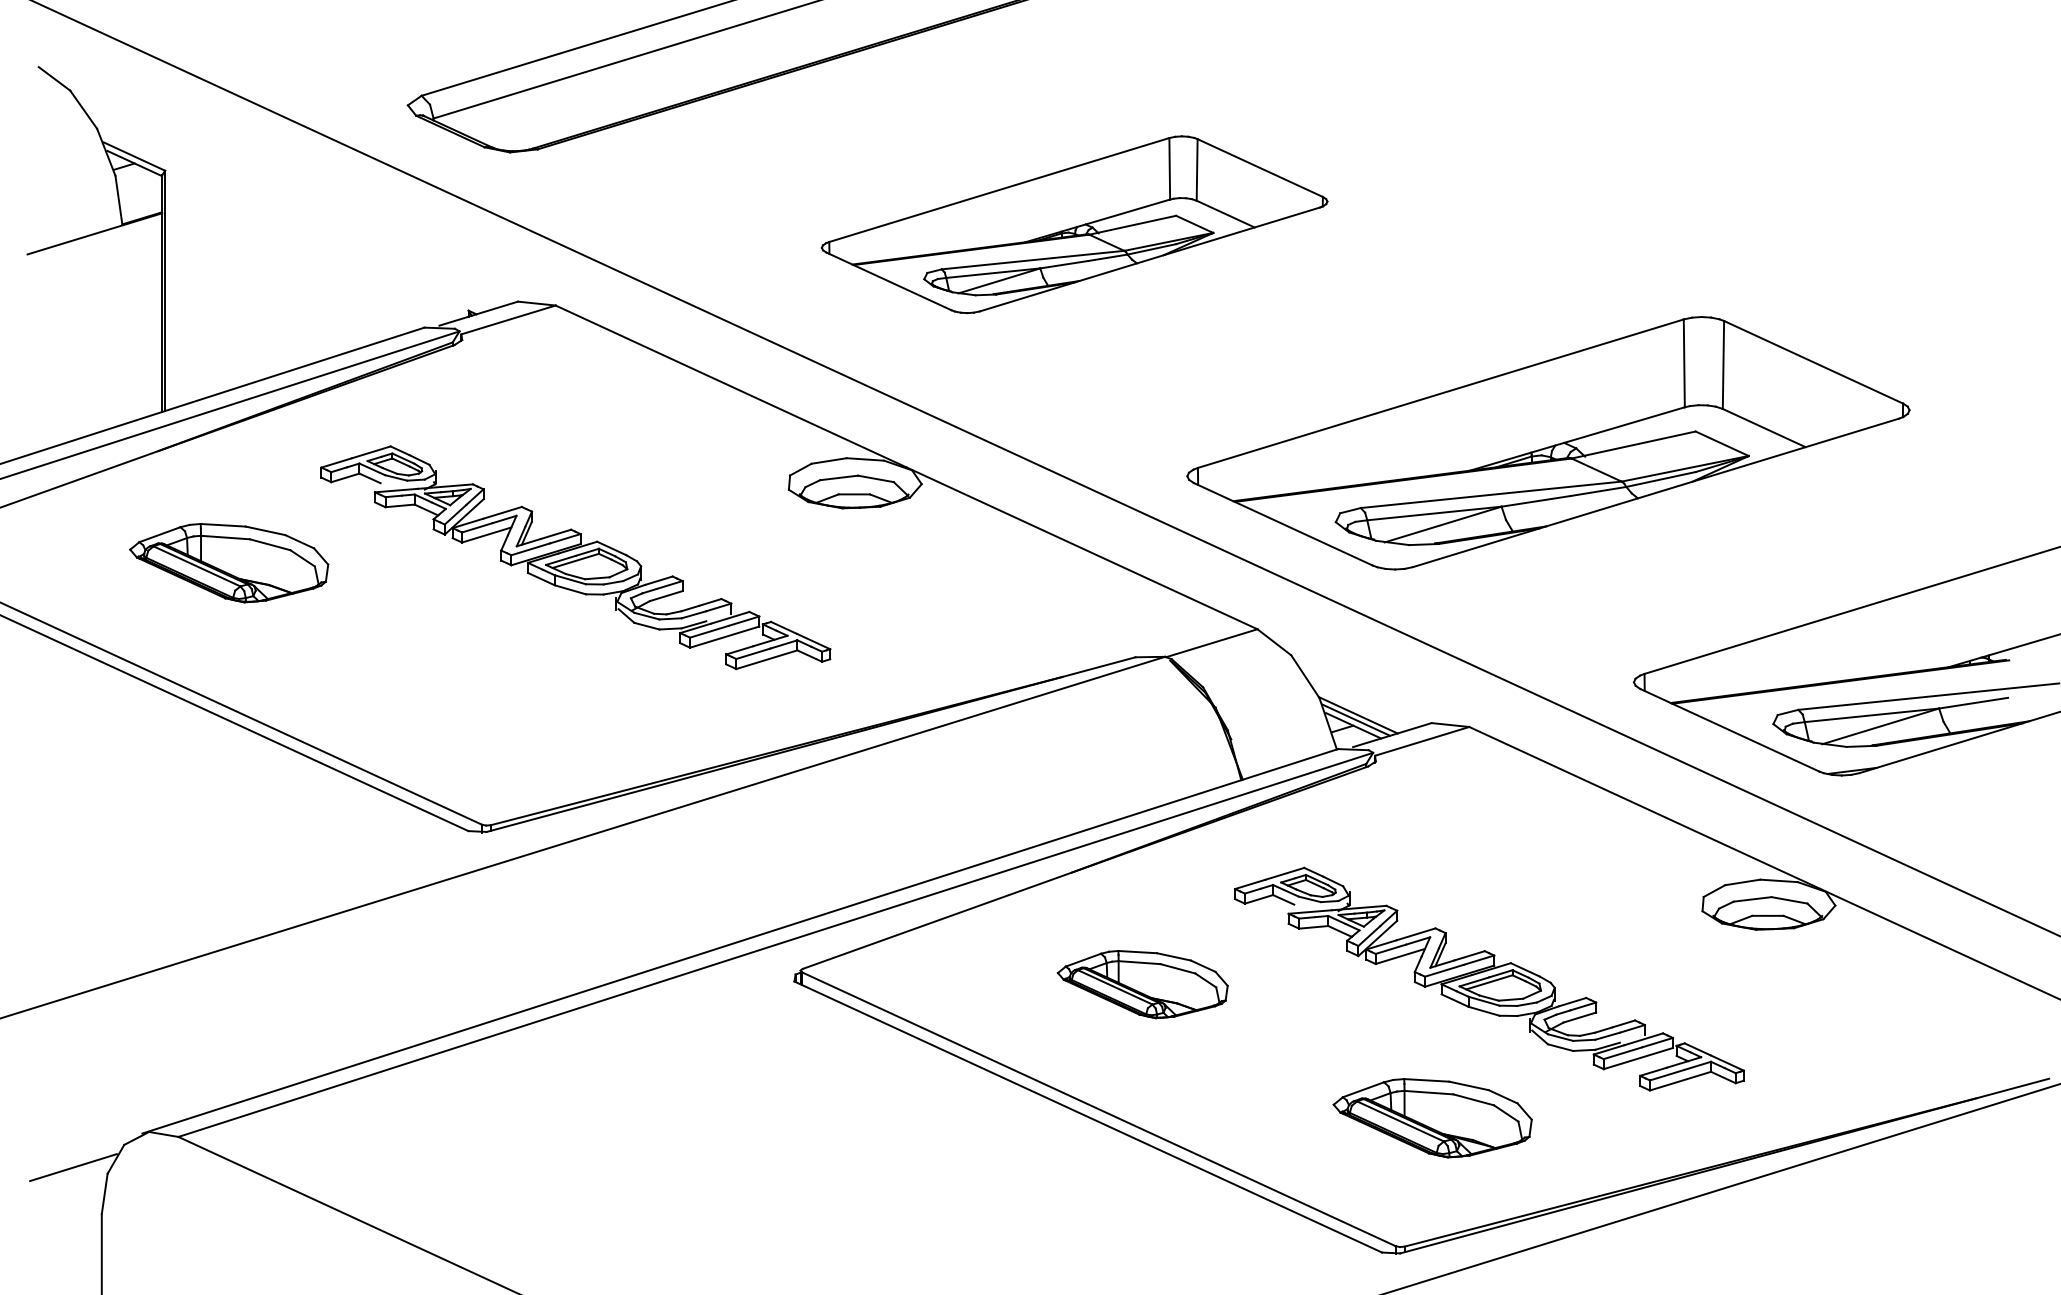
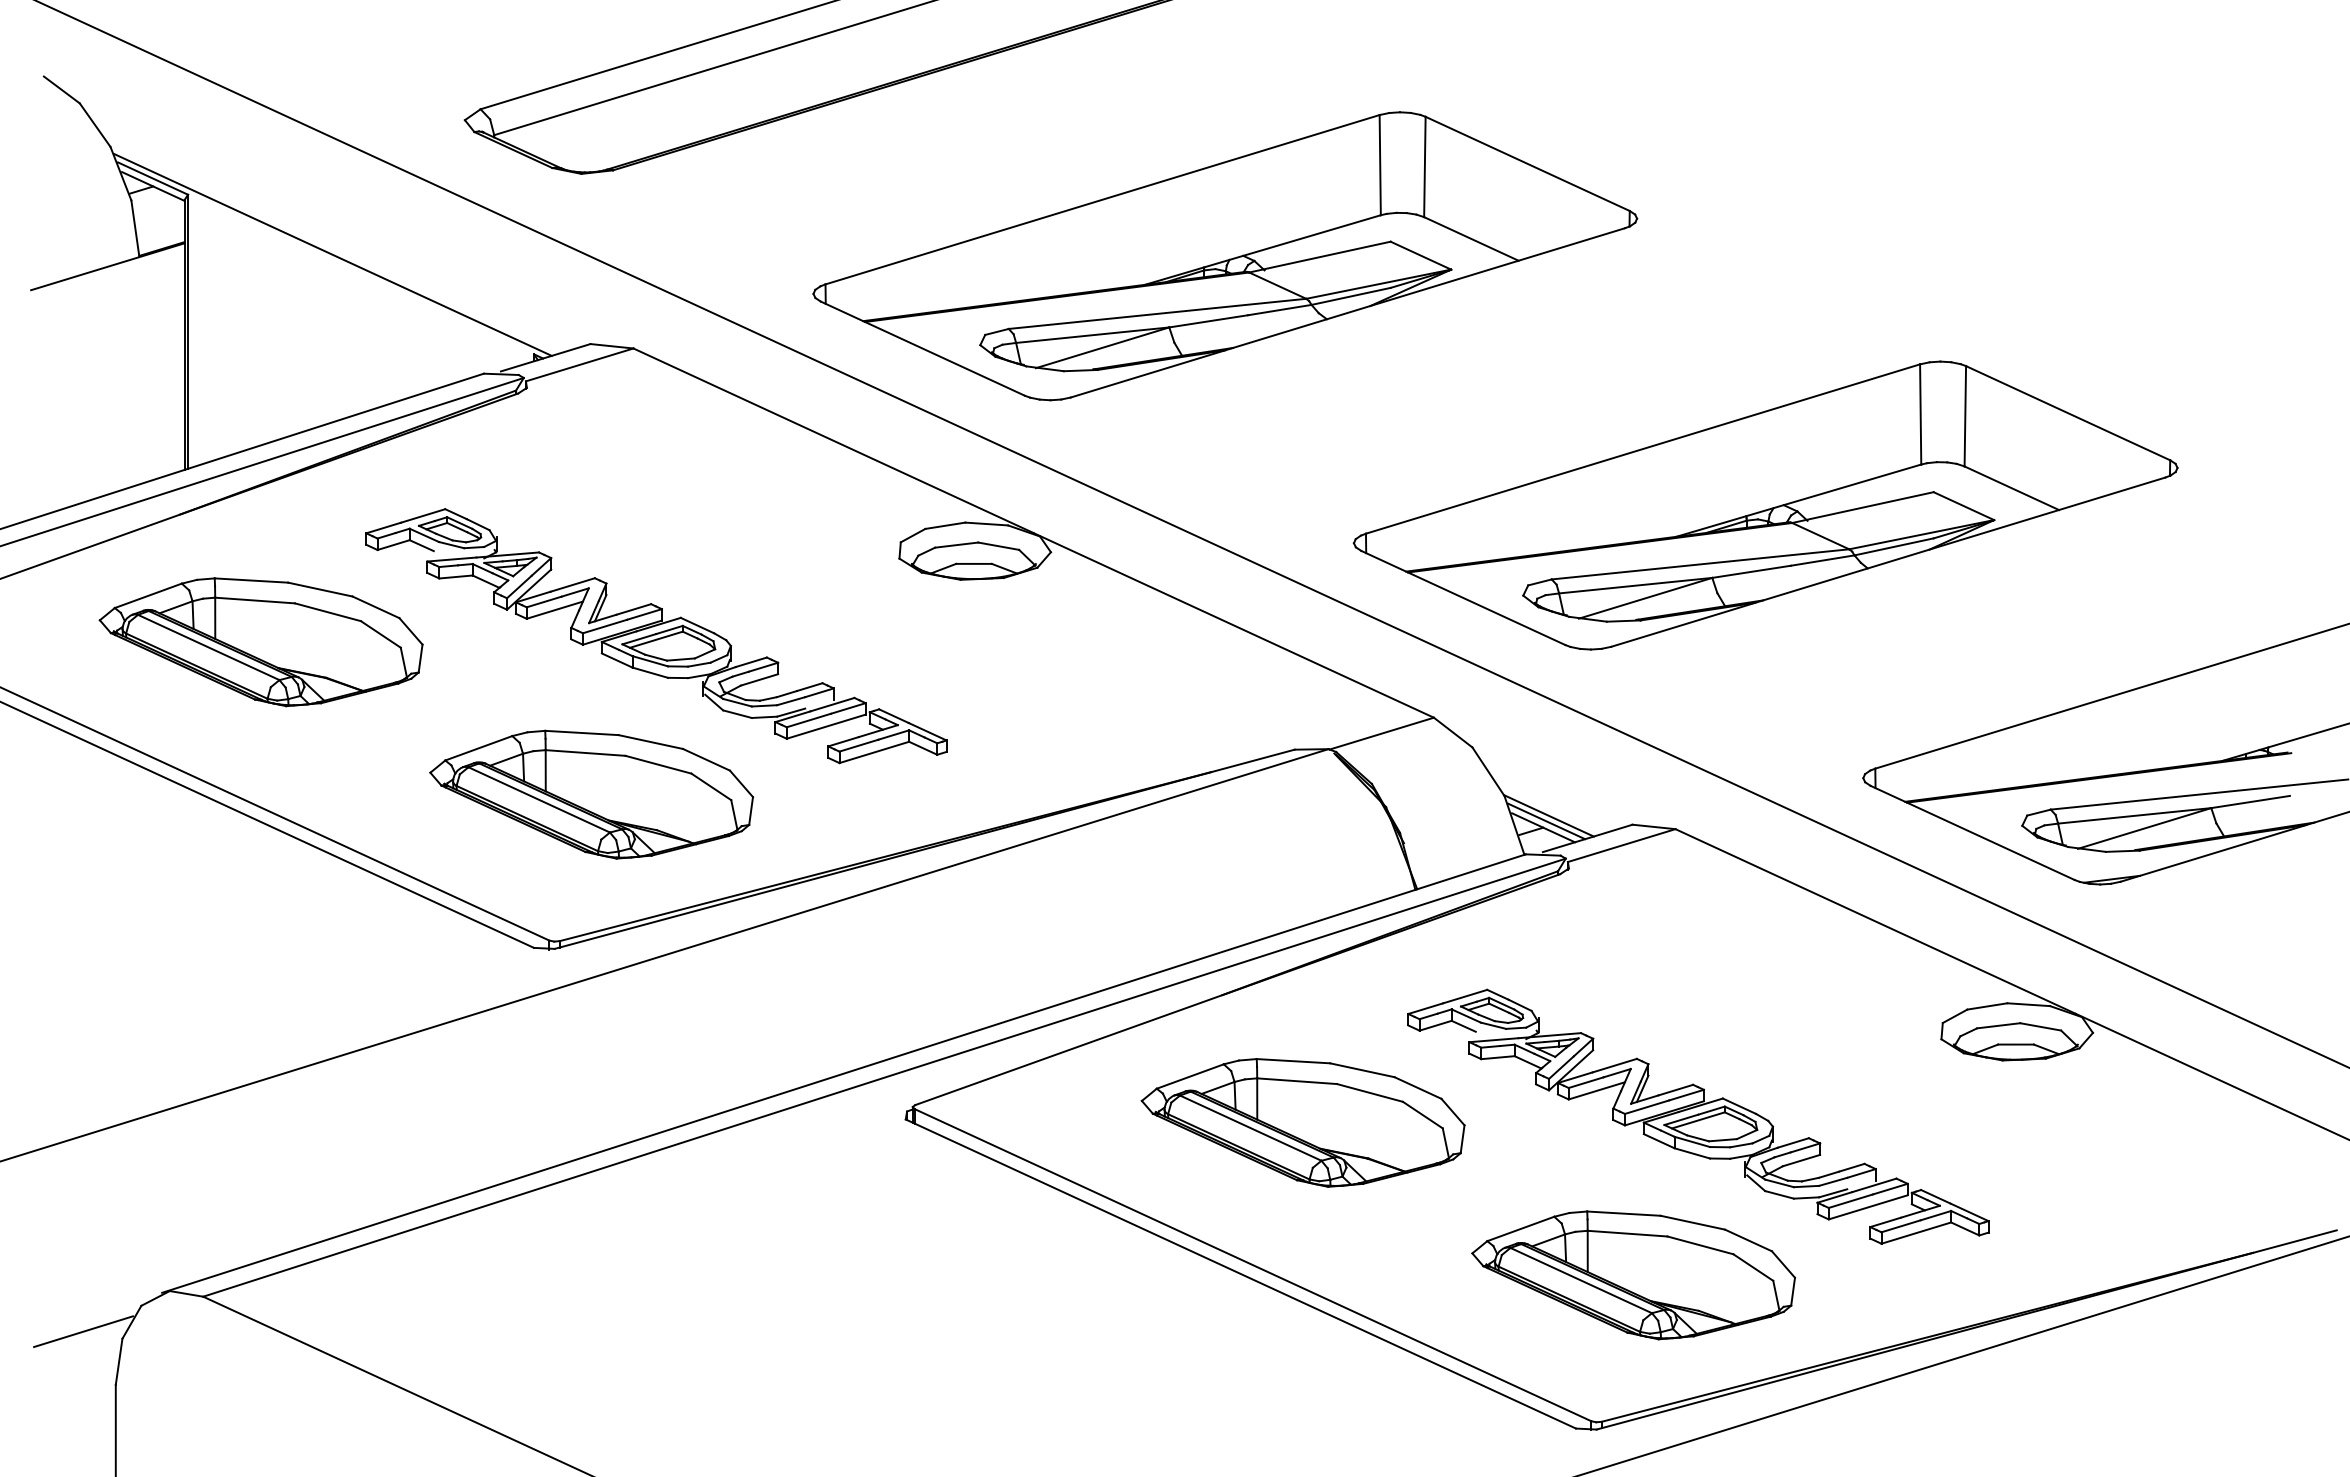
line: (291, 223) -> (332, 254), added
part: (1074, 224) -> (1225, 256), size x1.43
part: (228, 563) -> (260, 642), size x1.43
part: (518, 696) -> (591, 794), added
part: (1142, 984) -> (1302, 1122), size x1.67
part: (1432, 1118) -> (1633, 1275), size x1.43

